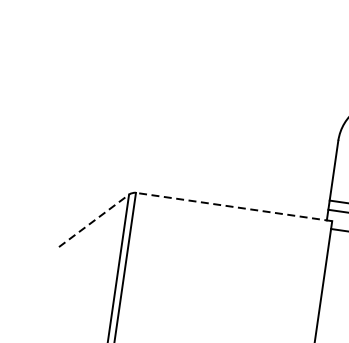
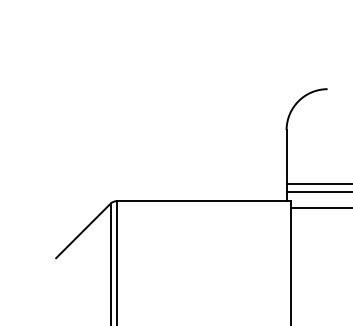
line: (233, 207) -> (203, 201), dashed -> solid
line: (94, 220) -> (83, 230), dashed -> solid

